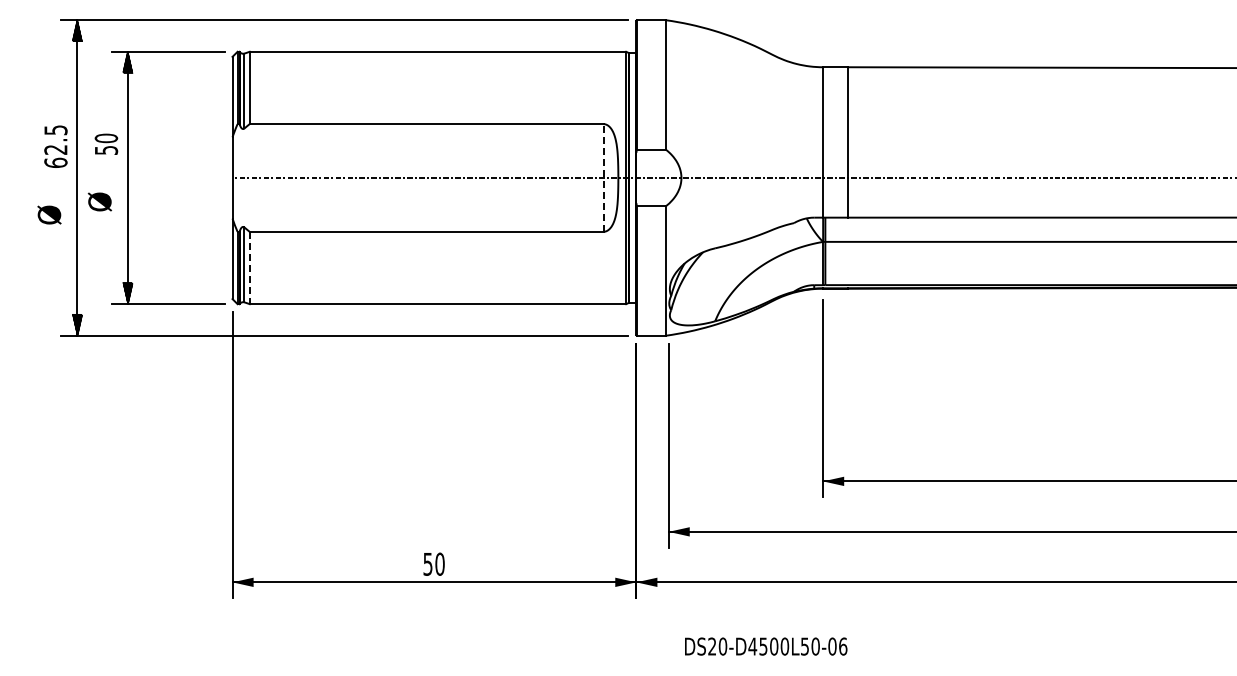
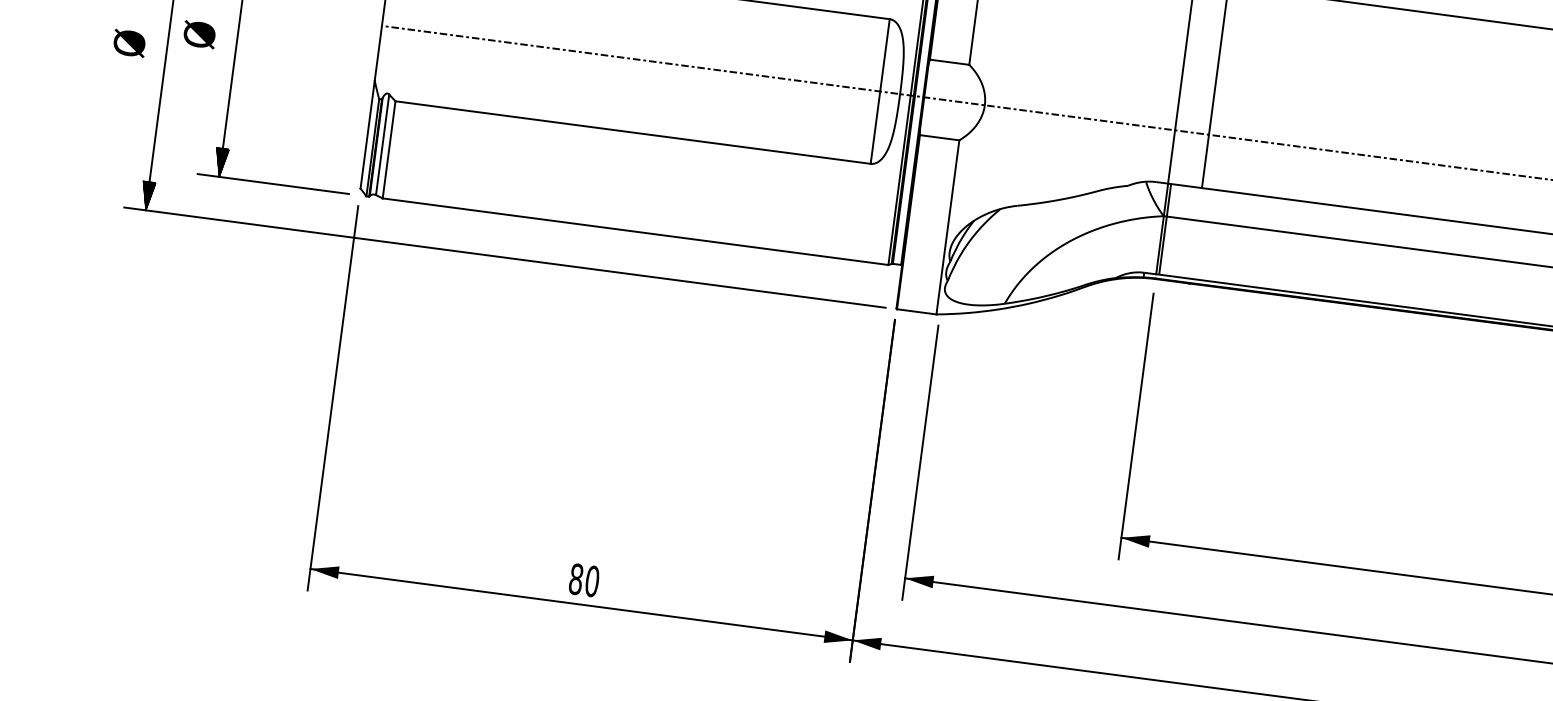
line: (603, 177) -> (880, 90), dashed -> solid
line: (249, 268) -> (388, 150), dashed -> solid
text: (427, 563) -> (575, 578), 50 -> 80

